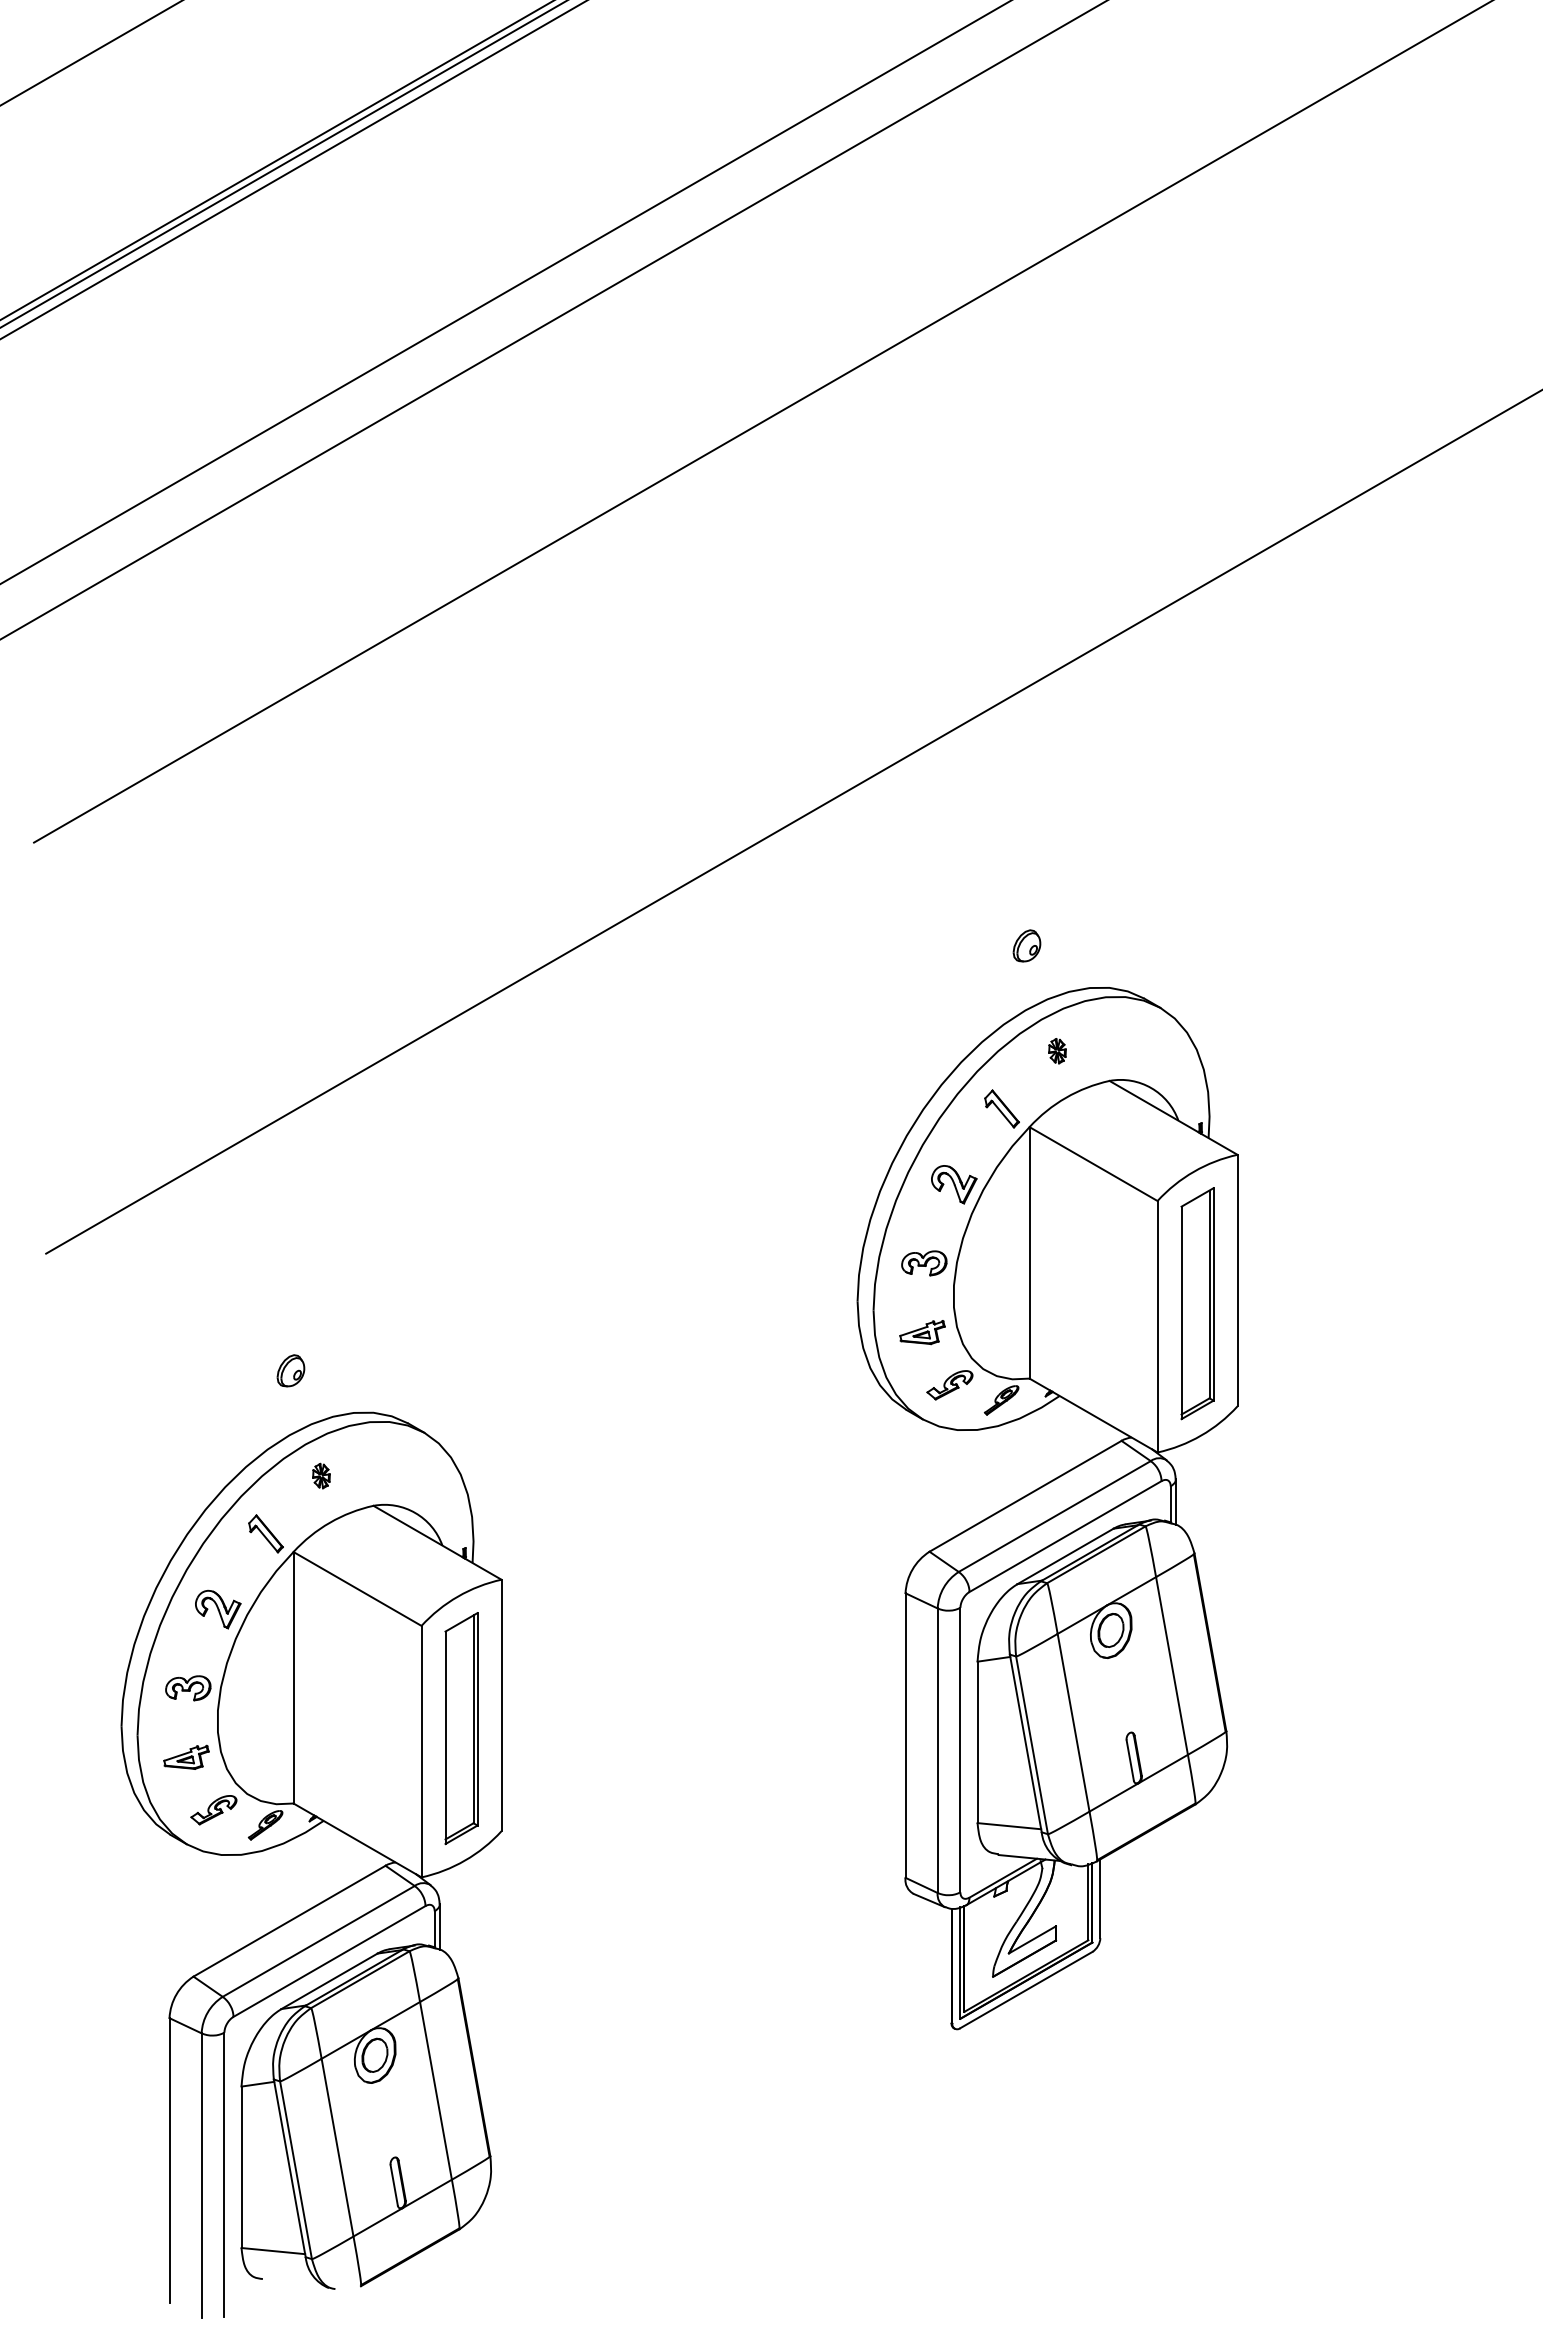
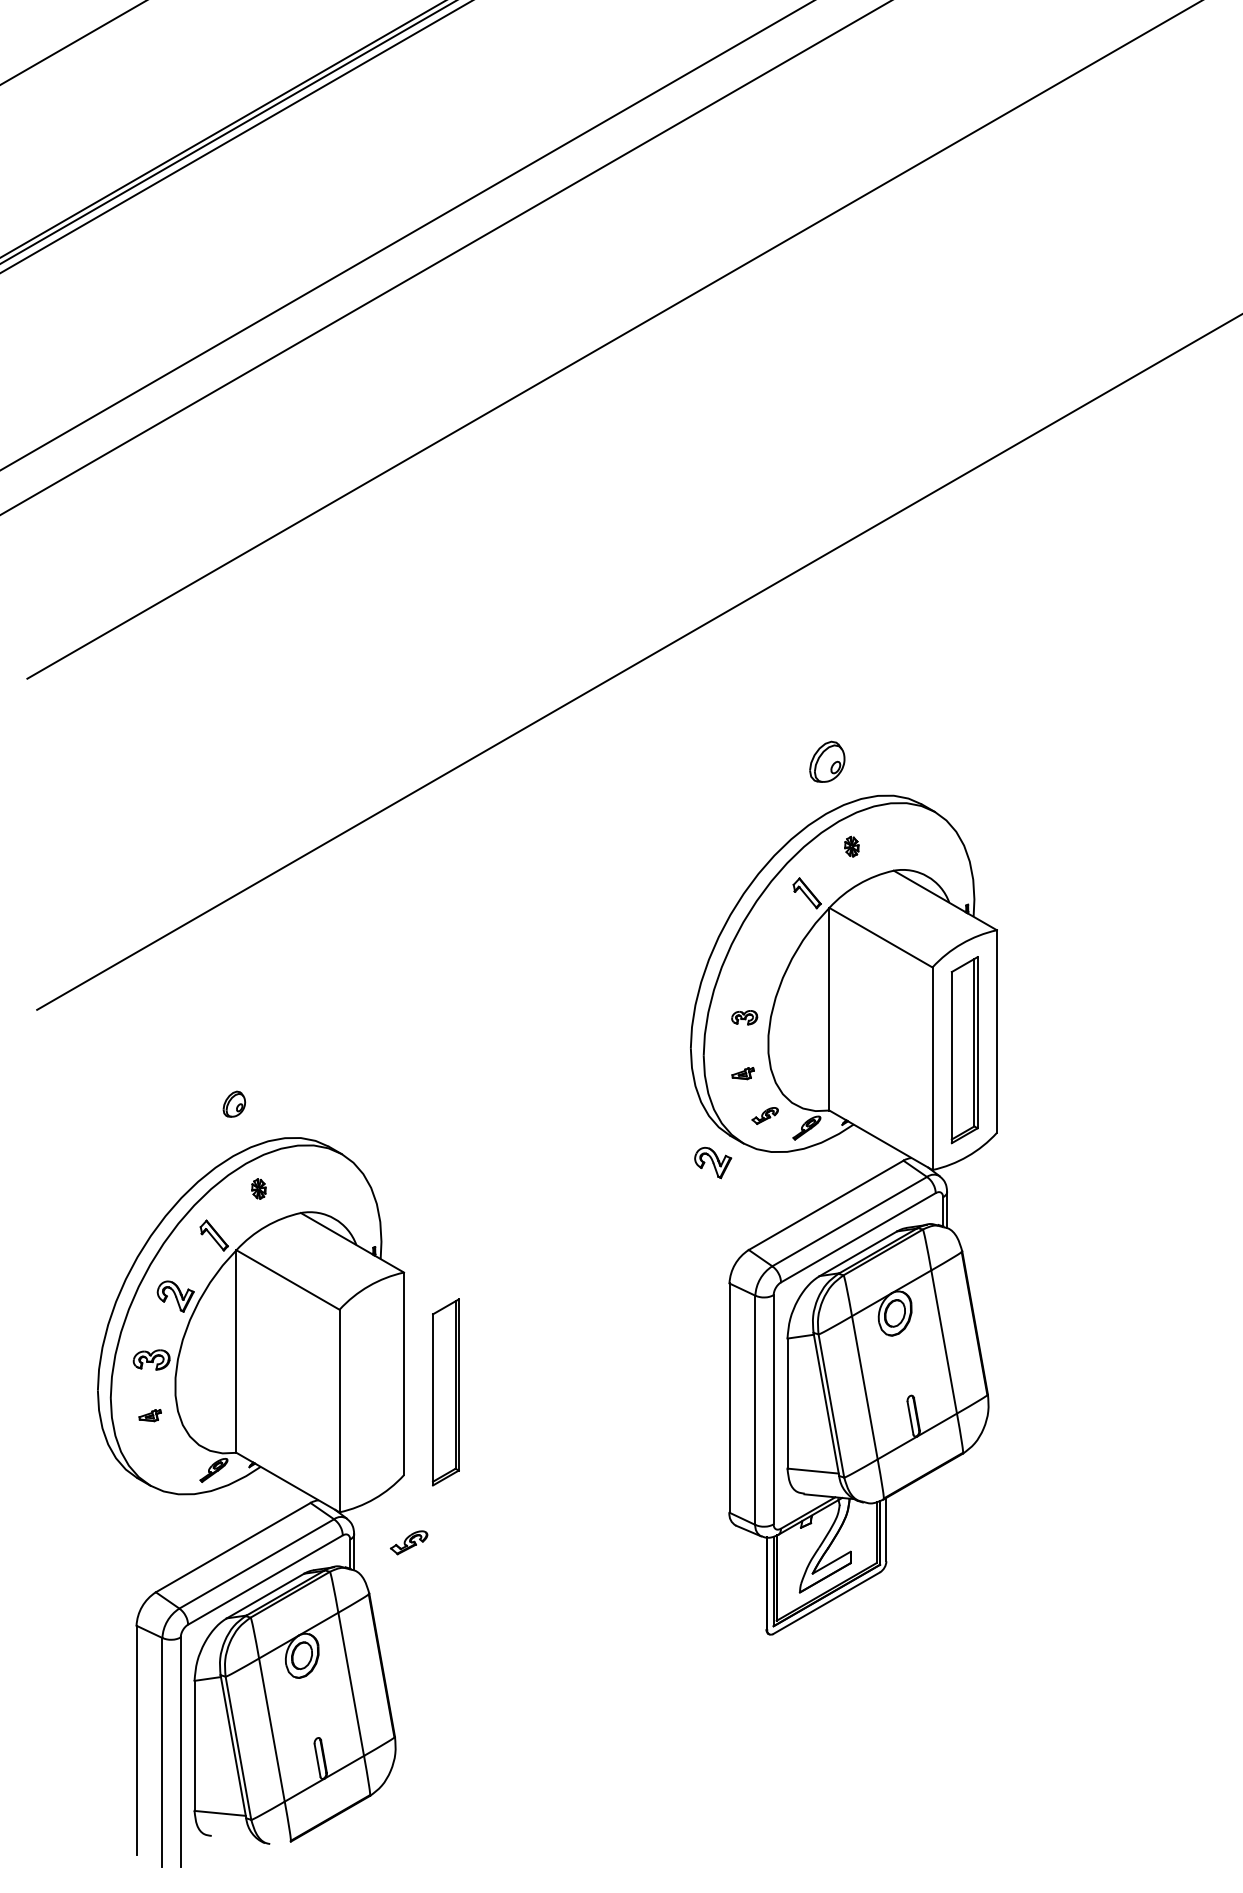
part: (1026, 945) -> (826, 761), size x1.6
part: (954, 1184) -> (713, 1162), moved
part: (924, 1263) -> (744, 1017), size x0.7
part: (922, 1332) -> (743, 1073), size x0.6
part: (949, 1385) -> (764, 1116), size x0.7
part: (461, 1728) -> (445, 1392), moved
part: (186, 1756) -> (150, 1414), size x0.6
part: (213, 1810) -> (408, 1543), moved

